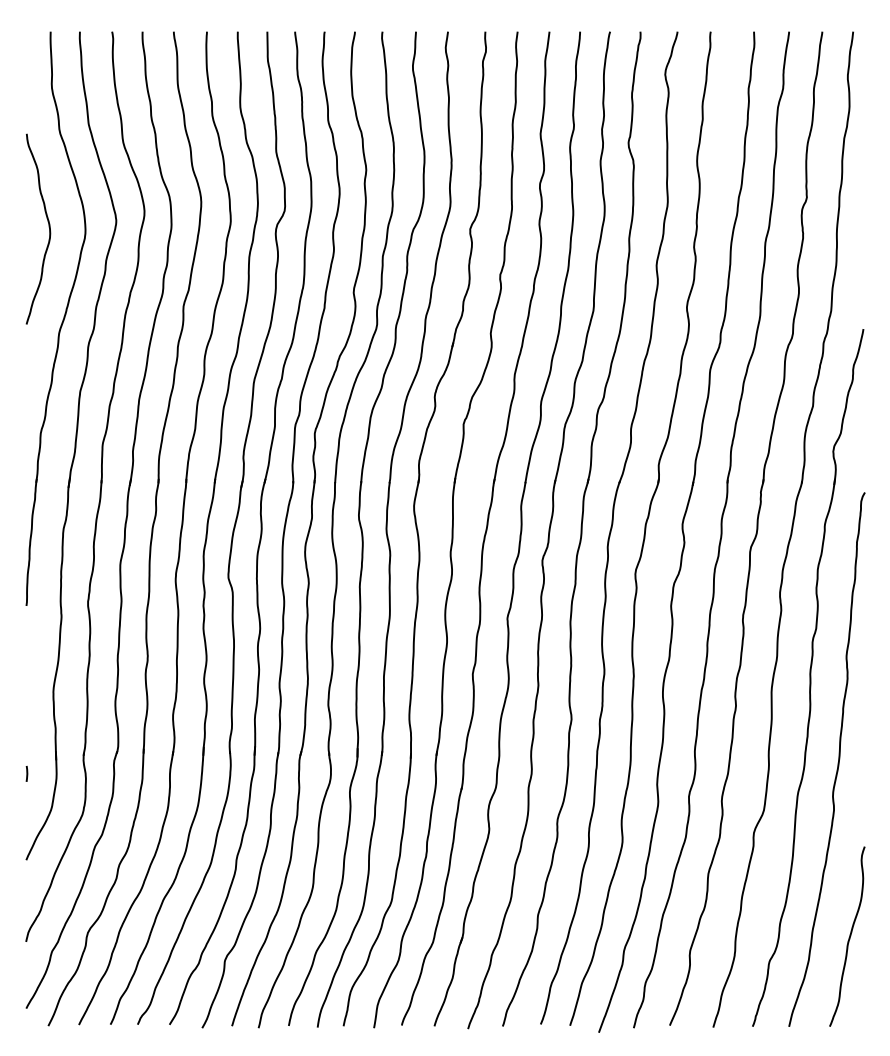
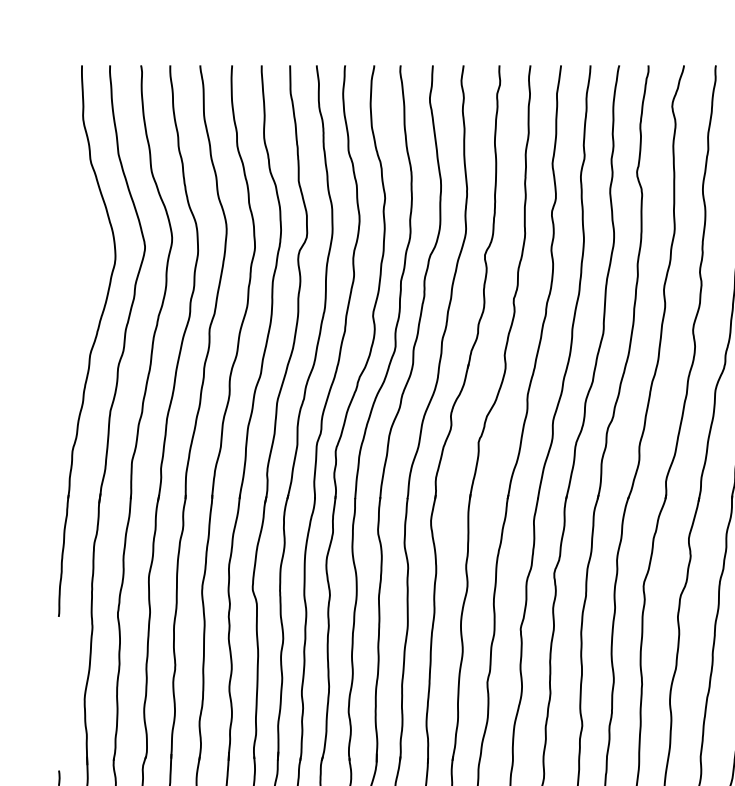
curve: (48, 227) -> (79, 253), removed

